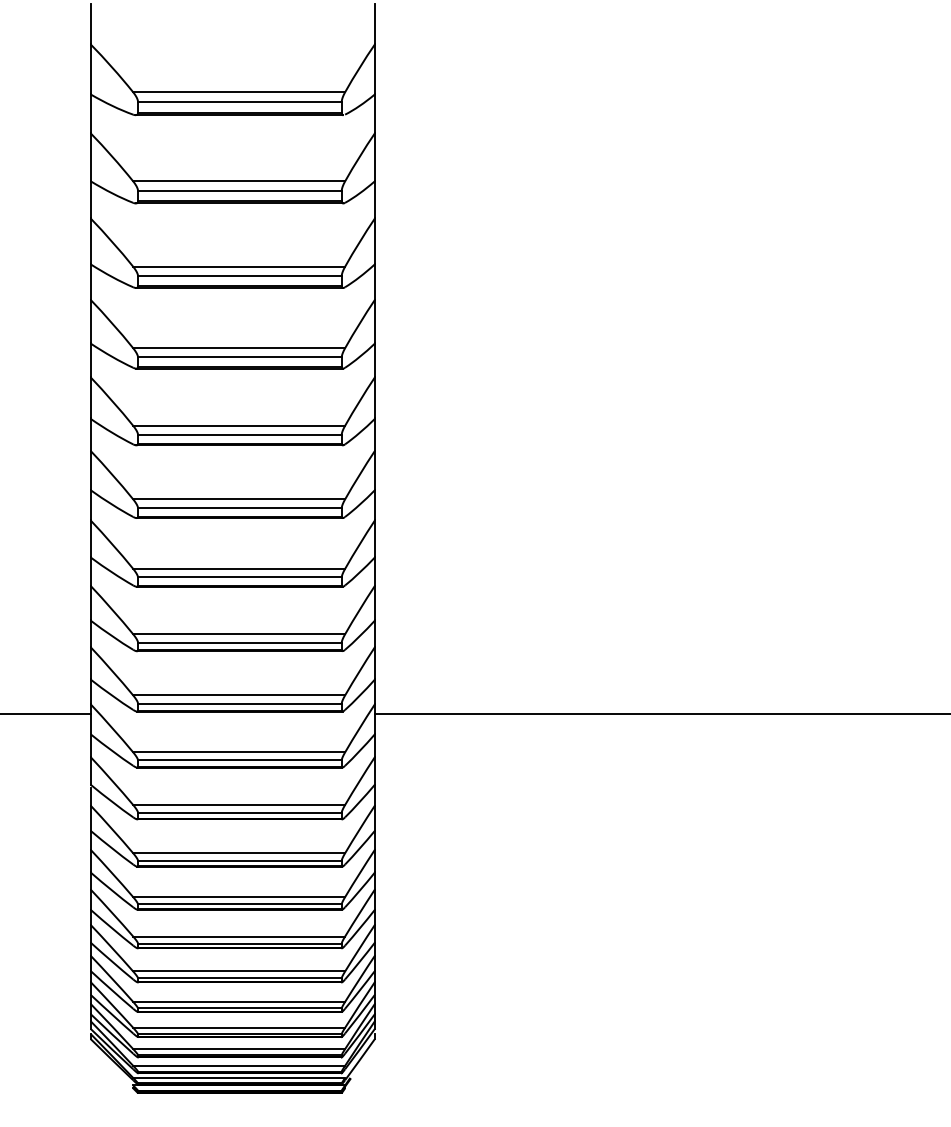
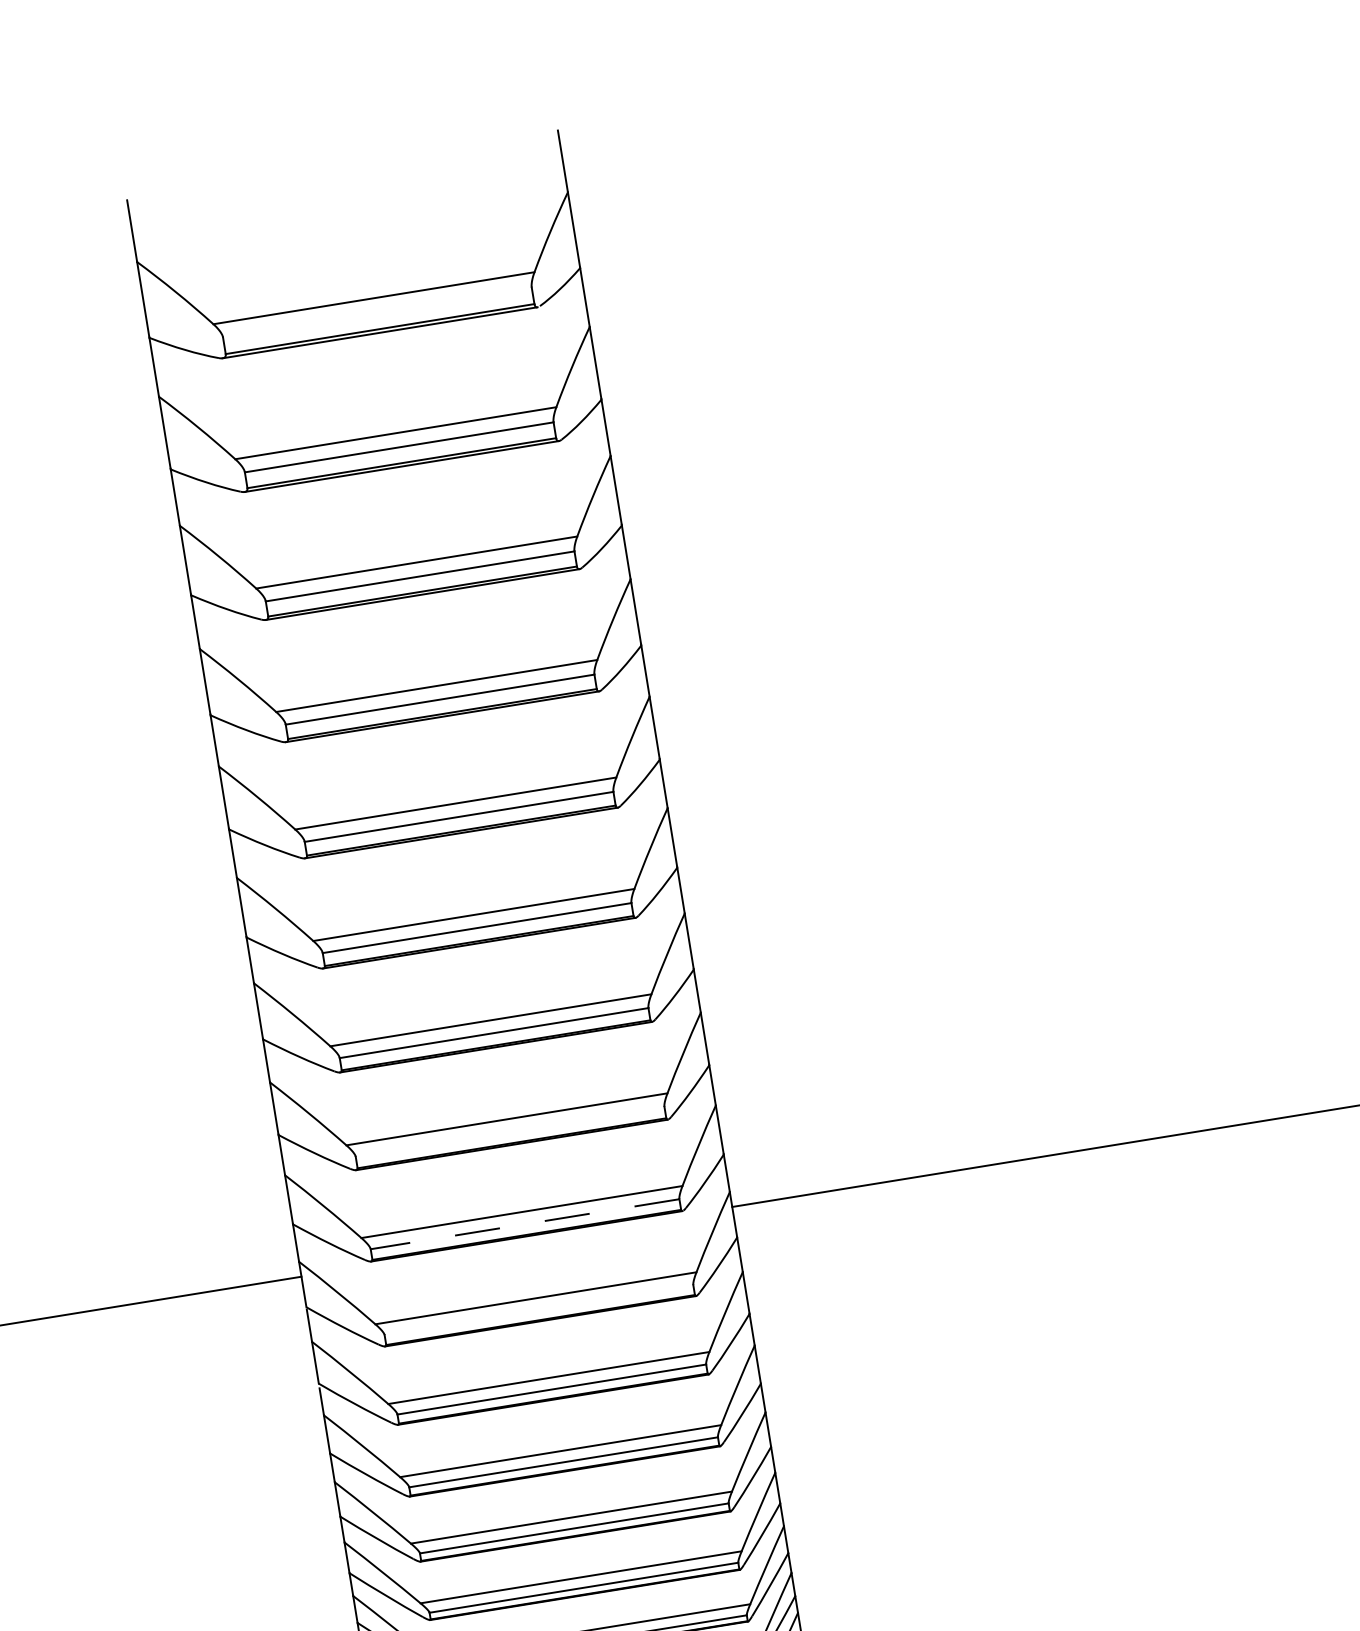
line: (239, 101) -> (376, 312), removed
line: (239, 642) -> (509, 1131), removed
line: (239, 703) -> (524, 1224), solid -> dashed
line: (239, 760) -> (538, 1310), removed

